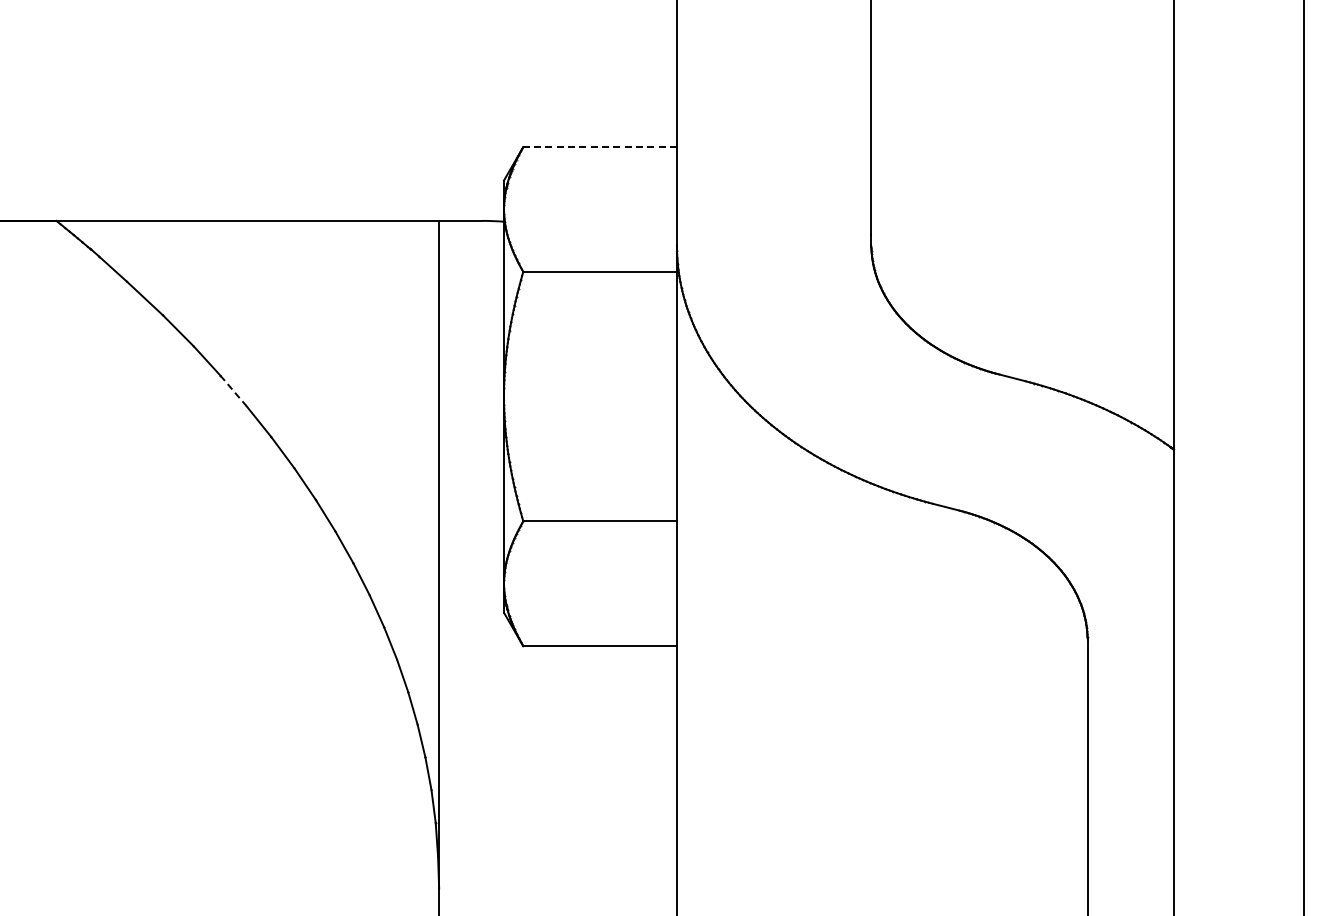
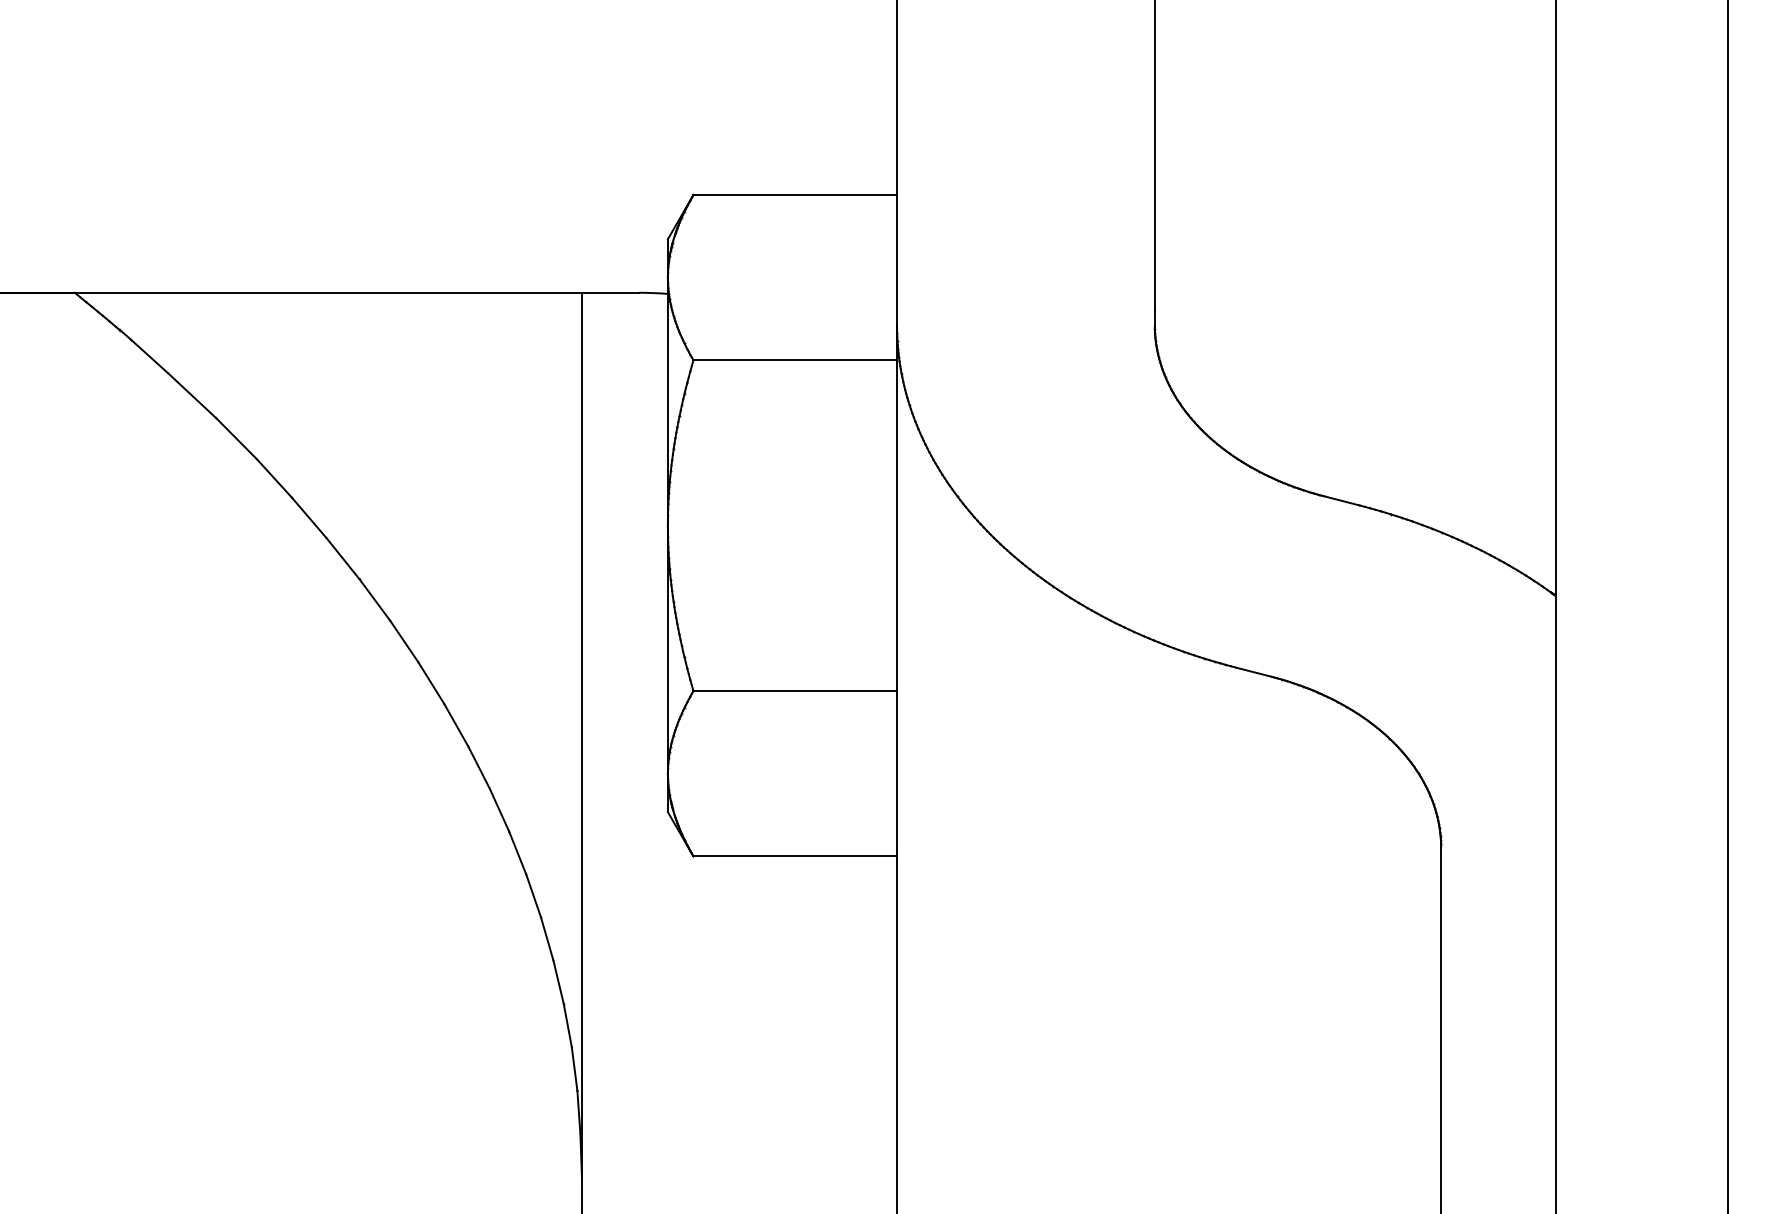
line: (600, 147) -> (795, 195), dashed -> solid
line: (233, 390) -> (309, 517), dashed -> solid

